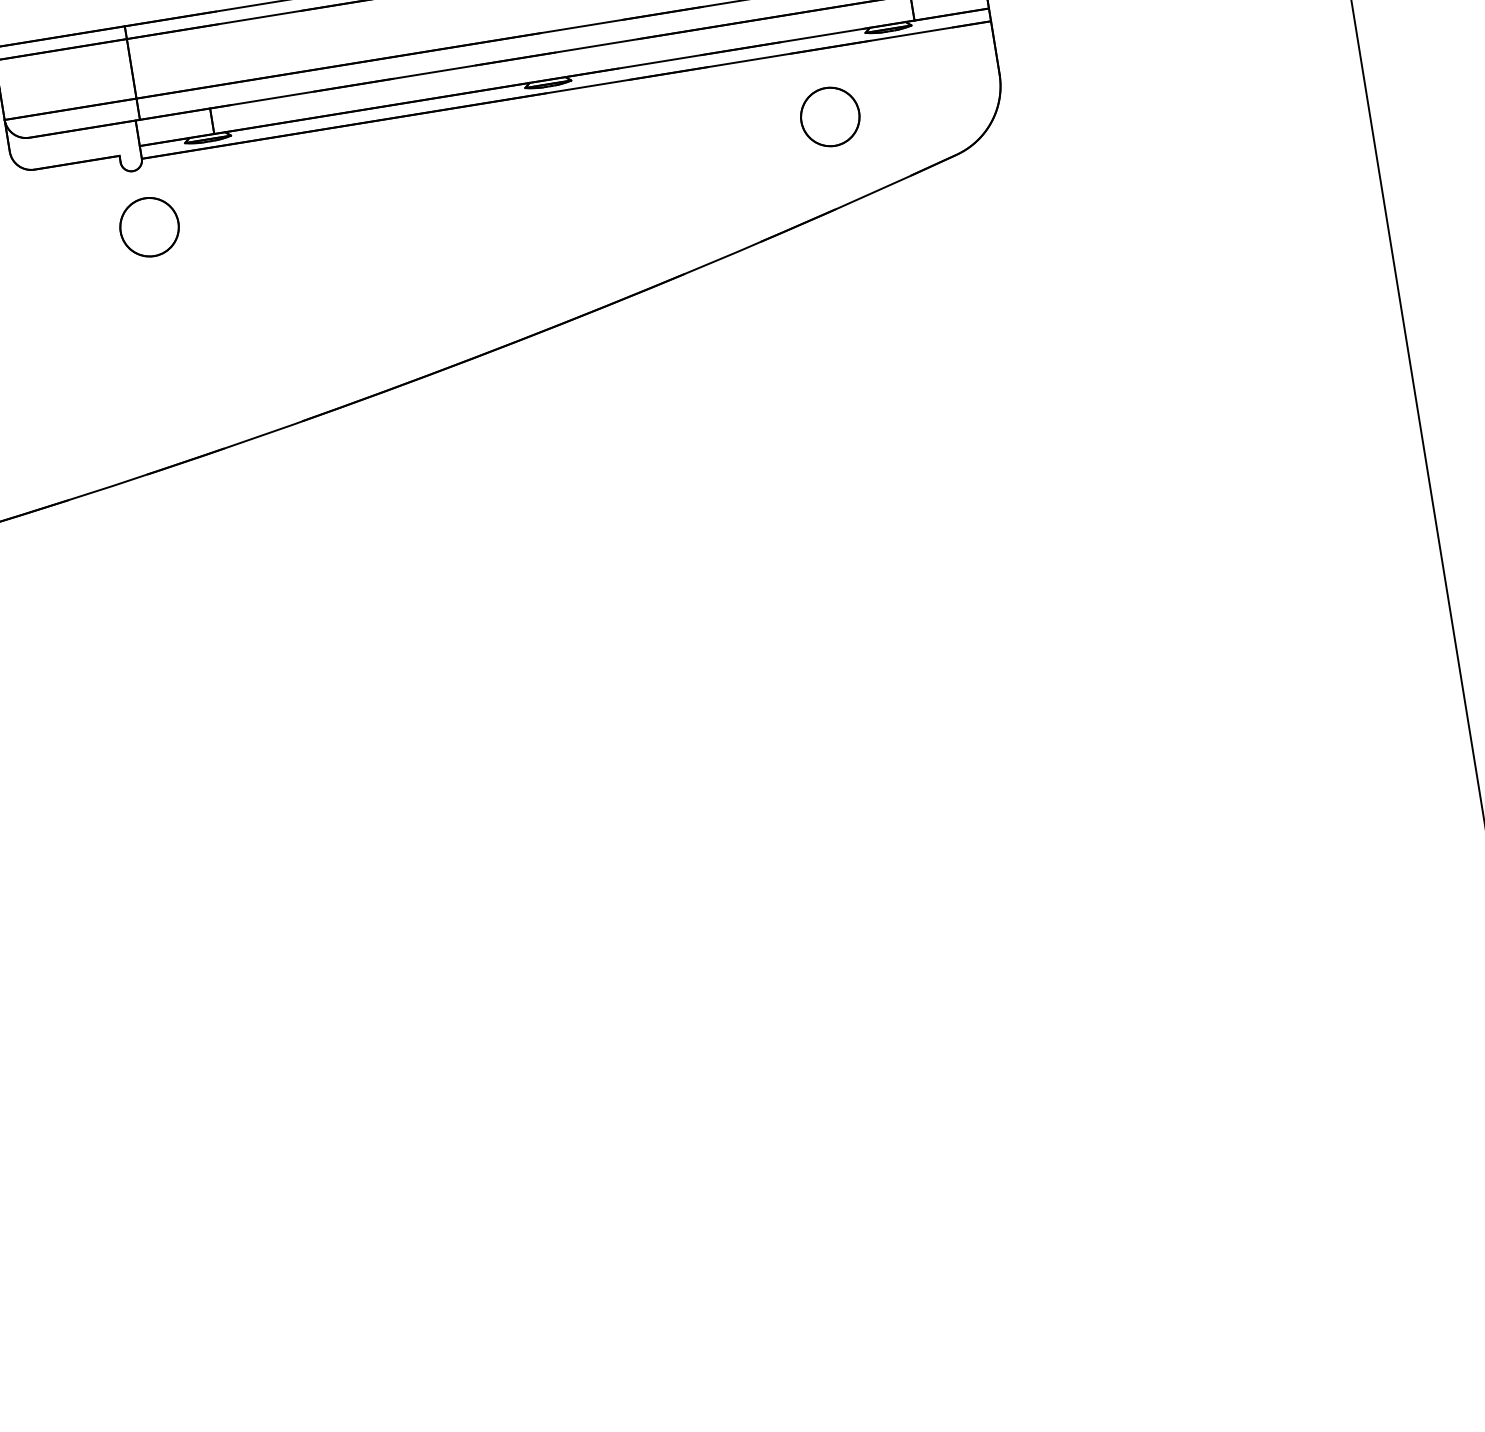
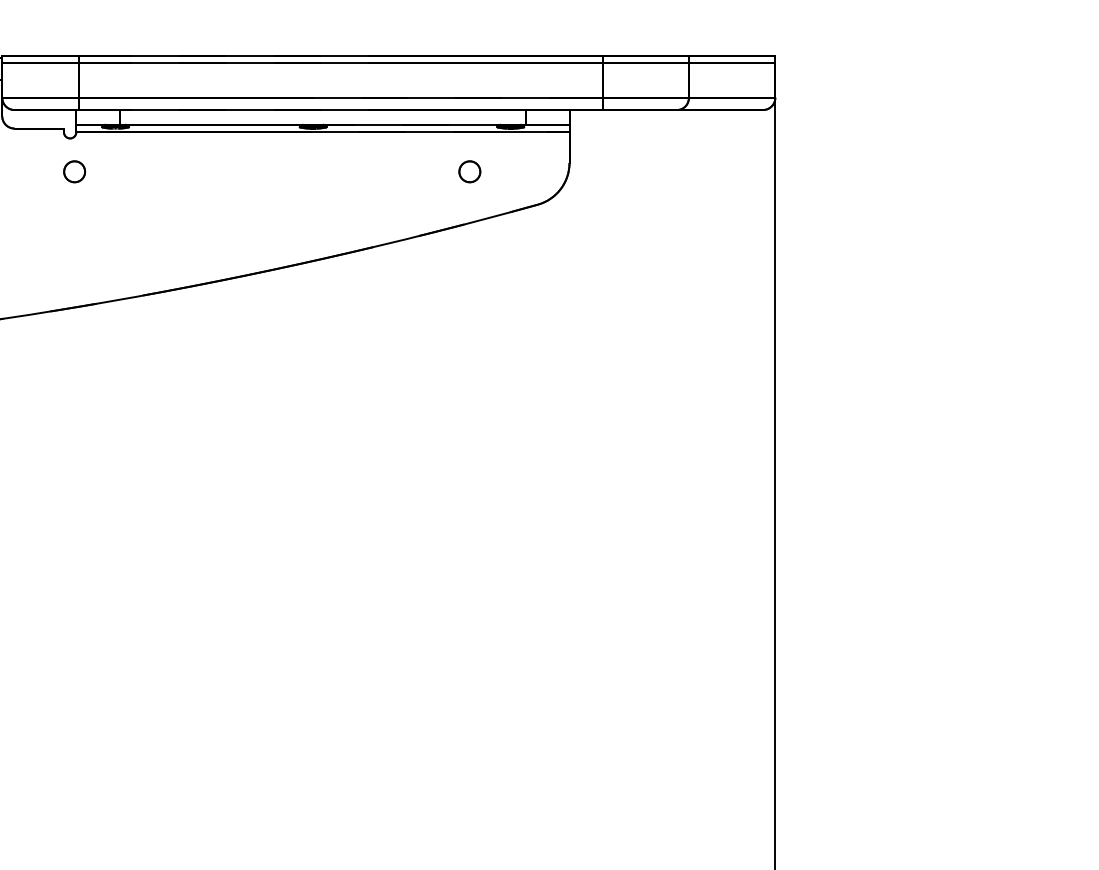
part: (829, 116) -> (469, 171), size x0.62
part: (149, 226) -> (74, 171), size x0.62

